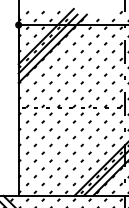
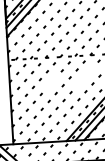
part: (97, 129) -> (84, 76), removed
part: (62, 133) -> (51, 82), removed

